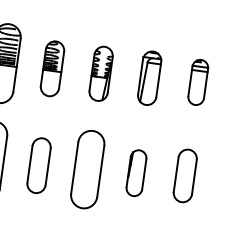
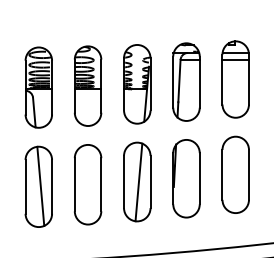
part: (52, 68) -> (87, 85), size x1.43
part: (101, 73) -> (137, 84), size x1.43
part: (149, 77) -> (186, 81), size x1.43
part: (198, 82) -> (235, 79), size x1.67
part: (38, 165) -> (87, 184), size x1.43
line: (88, 170) -> (138, 182), added
part: (136, 172) -> (186, 178), size x1.67
part: (185, 175) -> (235, 174), size x1.43

